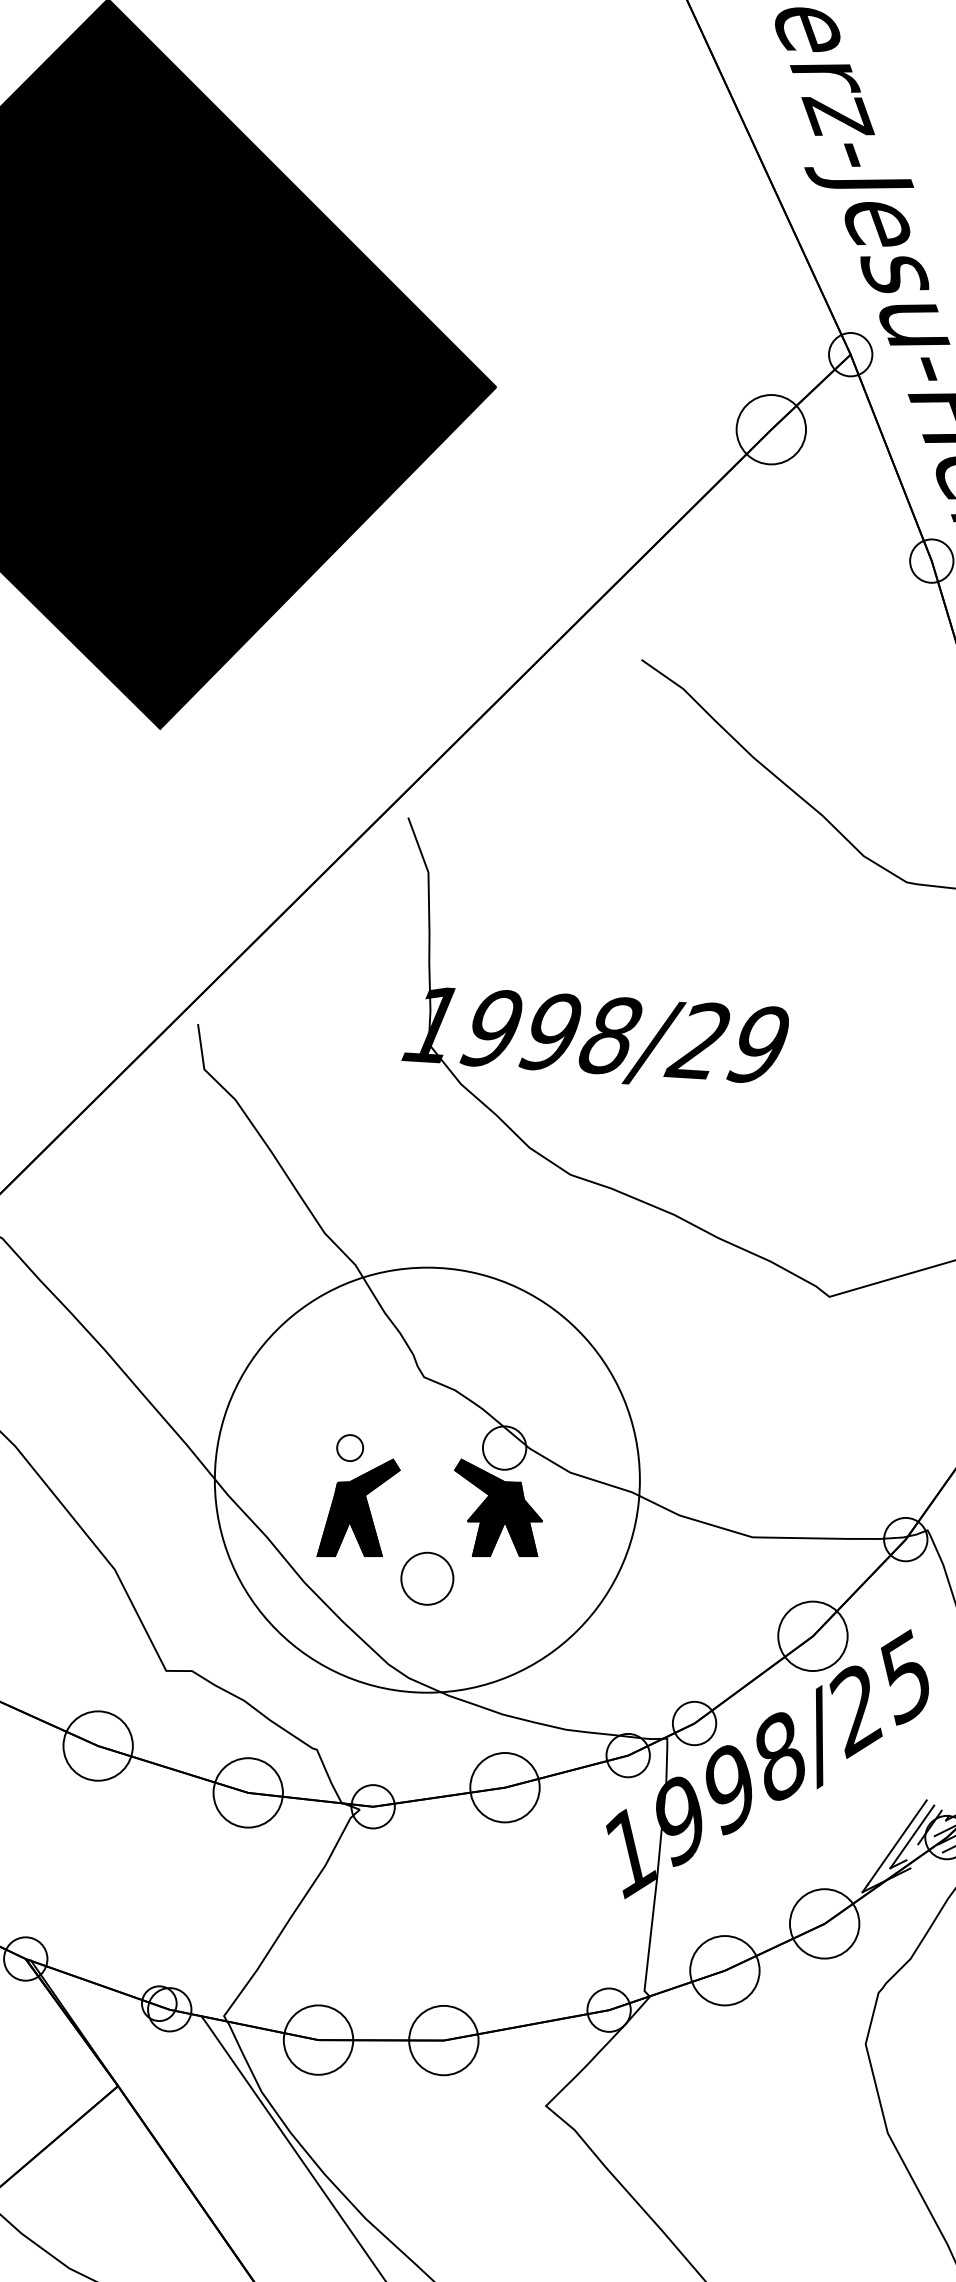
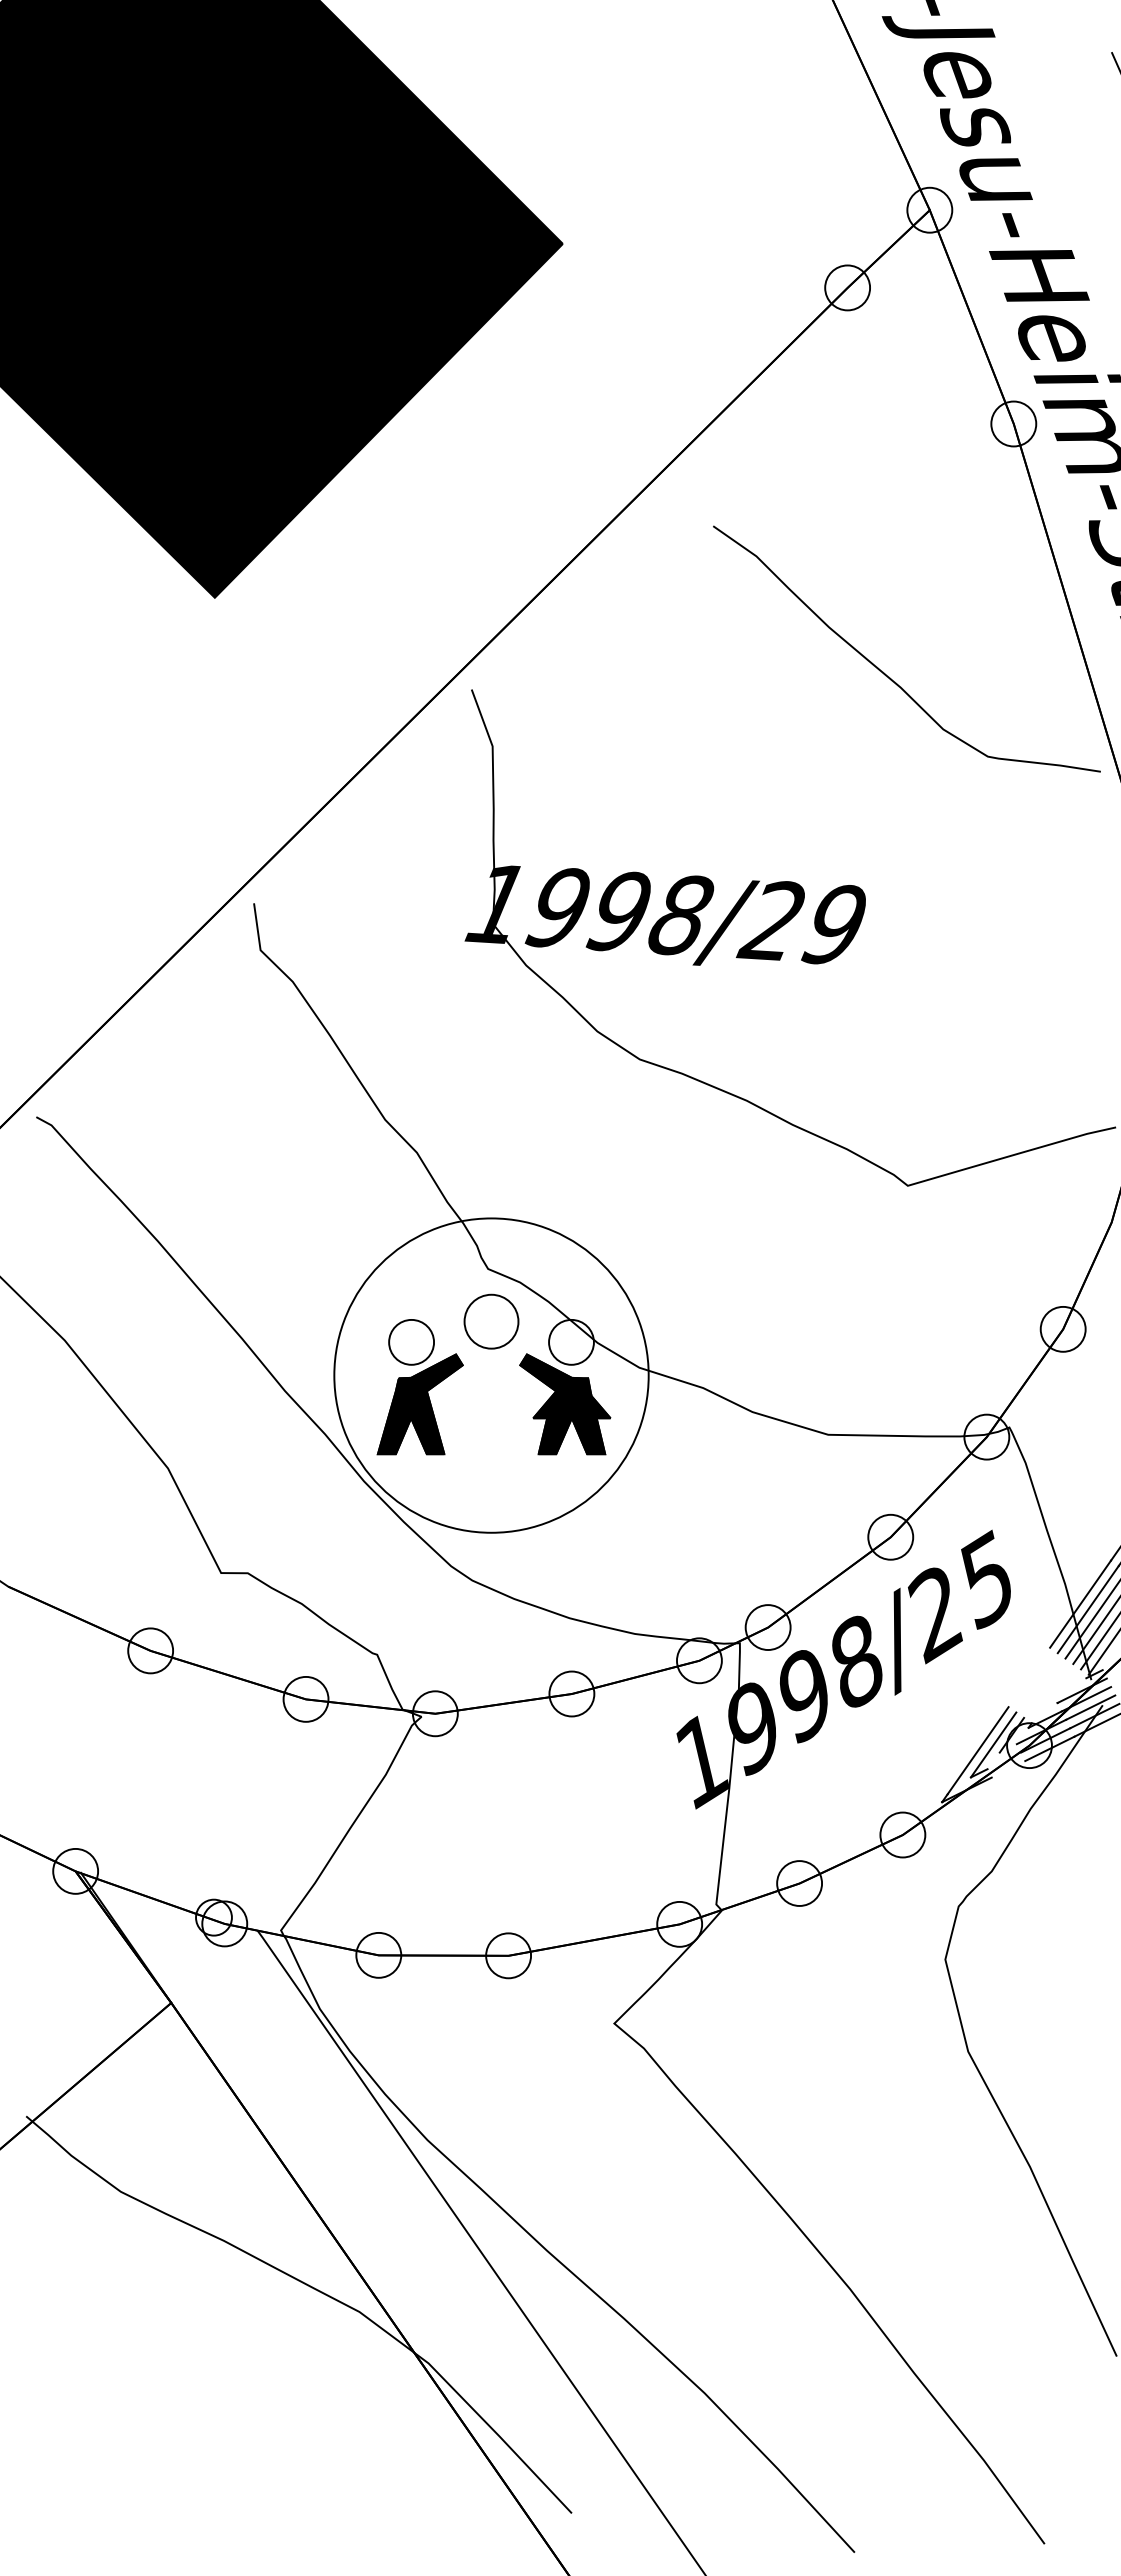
circle: (771, 429) -> (847, 287), size x0.62
circle: (350, 1447) -> (411, 1341), size x1.67
circle: (427, 1480) -> (491, 1375), size x0.71
circle: (427, 1578) -> (491, 1321), moved
circle: (812, 1635) -> (890, 1536), size x0.62
circle: (98, 1745) -> (150, 1650), size x0.62
circle: (504, 1787) -> (571, 1693), size x0.62
circle: (247, 1792) -> (305, 1698), size x0.62
circle: (824, 1923) -> (902, 1834), size x0.62
circle: (724, 1970) -> (799, 1883), size x0.62
circle: (318, 2039) -> (378, 1954), size x0.62
circle: (443, 2040) -> (508, 1955), size x0.62

